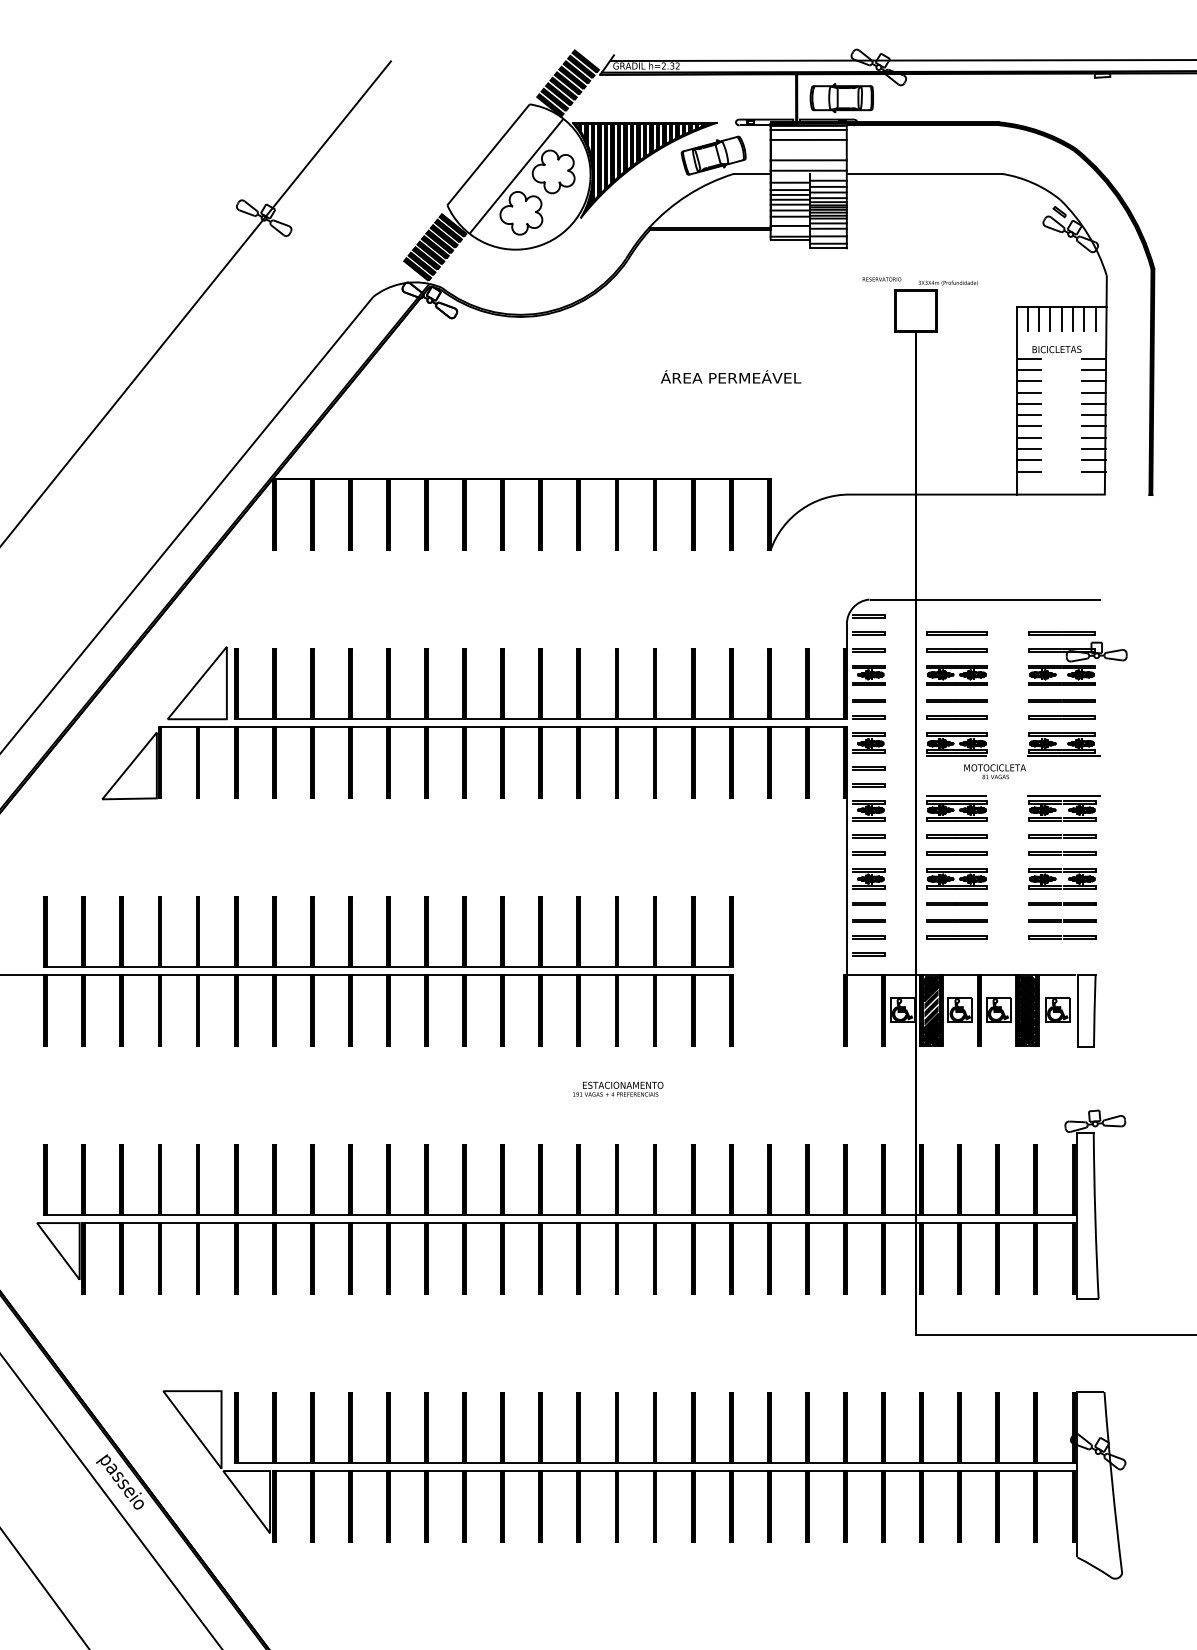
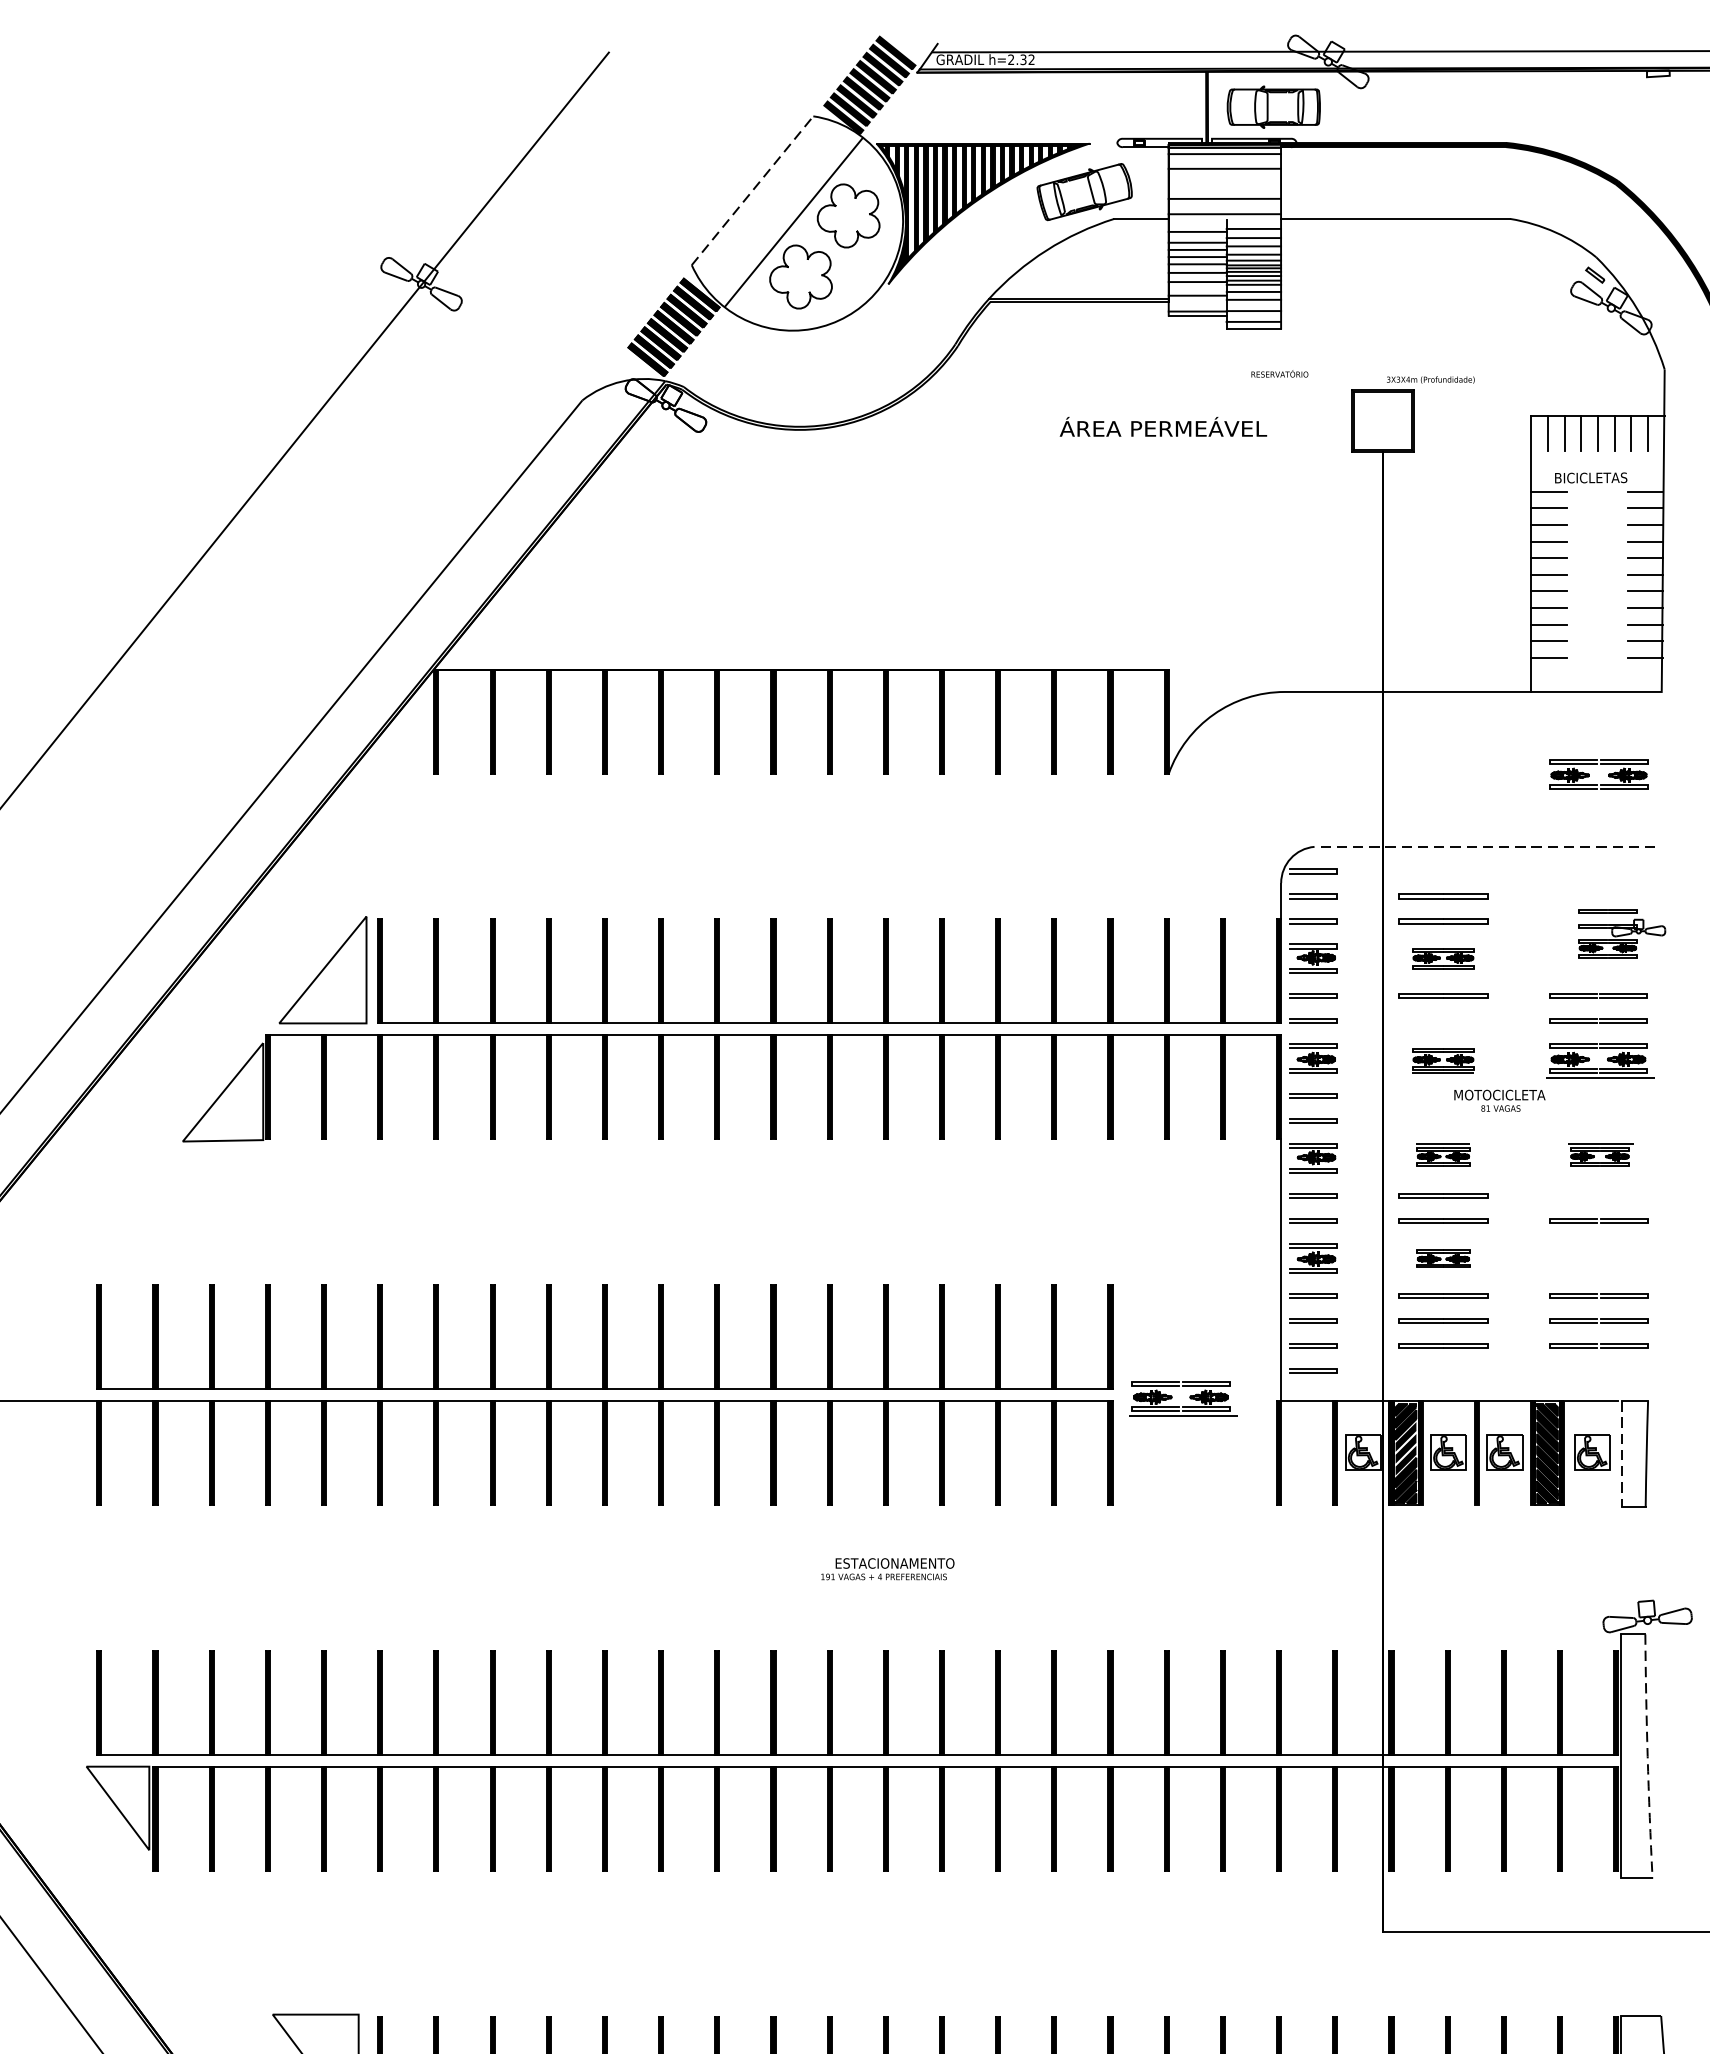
line: (488, 154) -> (752, 190), solid -> dashed
text: (881, 278) -> (1279, 373), moved
text: (731, 376) -> (1164, 426), moved
line: (985, 599) -> (1485, 846), solid -> dashed
part: (1077, 658) -> (1621, 933), size x0.6
part: (956, 675) -> (1442, 958), size x0.7
line: (956, 716) -> (1442, 1019), removed
part: (956, 744) -> (1442, 1060), size x0.7
part: (956, 808) -> (1442, 1155), size x0.6
part: (1063, 808) -> (1600, 1155), size x0.6
line: (1061, 835) -> (1597, 1194), removed
part: (956, 878) -> (1442, 1258), size x0.6
part: (1062, 878) -> (1599, 774), moved
part: (780, 973) -> (1183, 1398), added
line: (1078, 1011) -> (1622, 1454), solid -> dashed
text: (618, 1088) -> (888, 1568), moved
line: (1095, 1216) -> (1647, 1756), solid -> dashed

